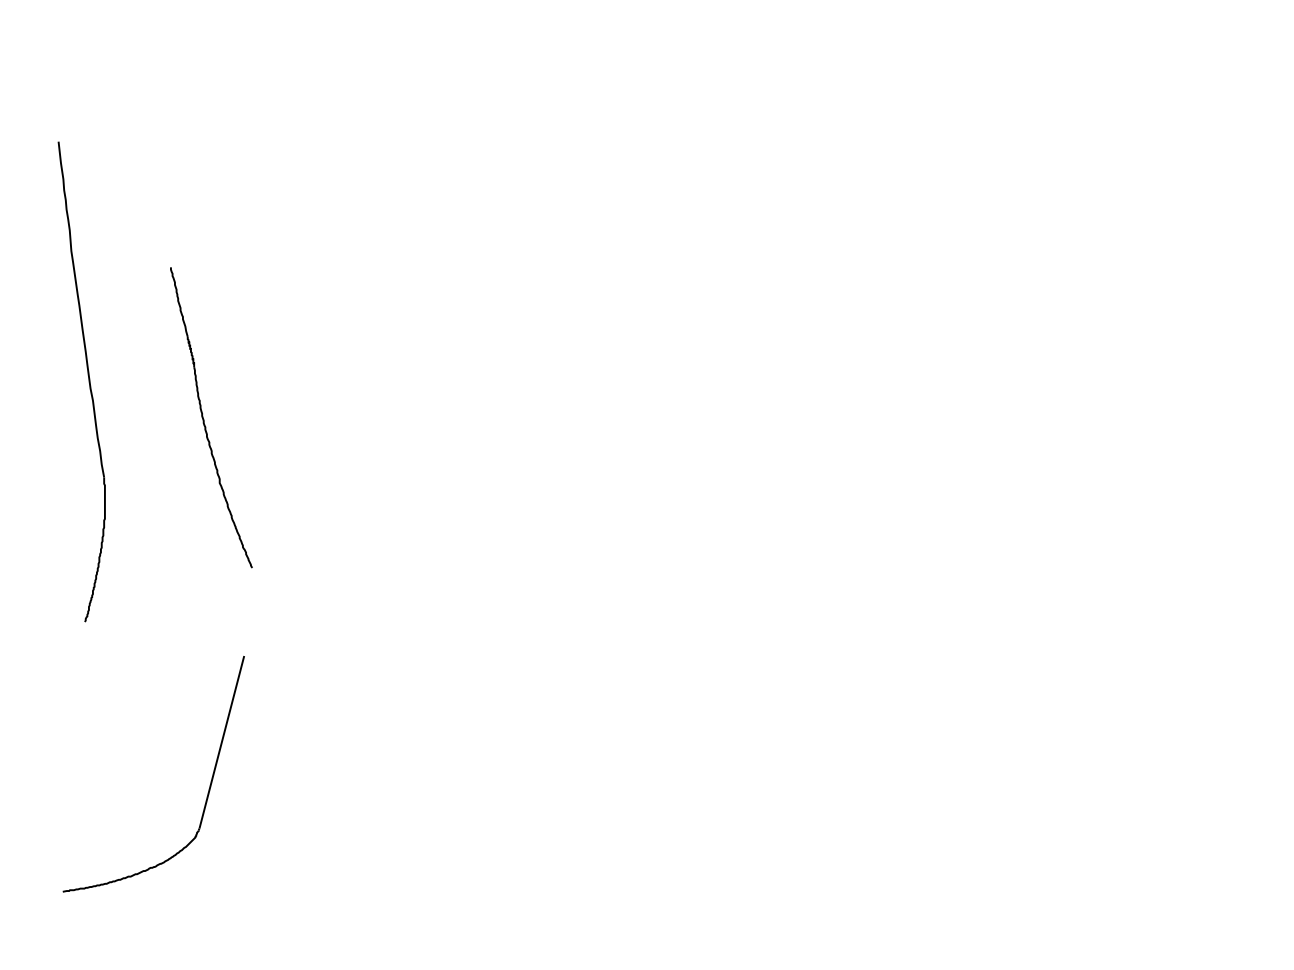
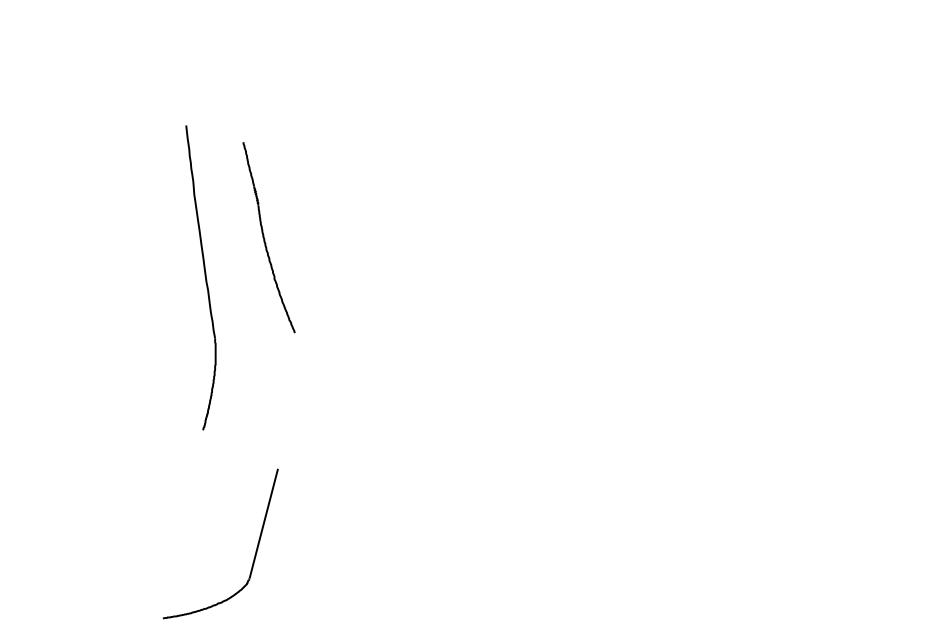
part: (210, 417) -> (268, 237), moved
part: (208, 784) -> (255, 550), moved

